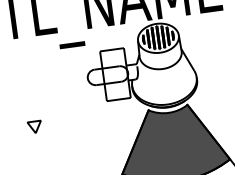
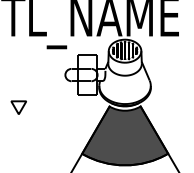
part: (34, 127) -> (18, 107), size x1.4

